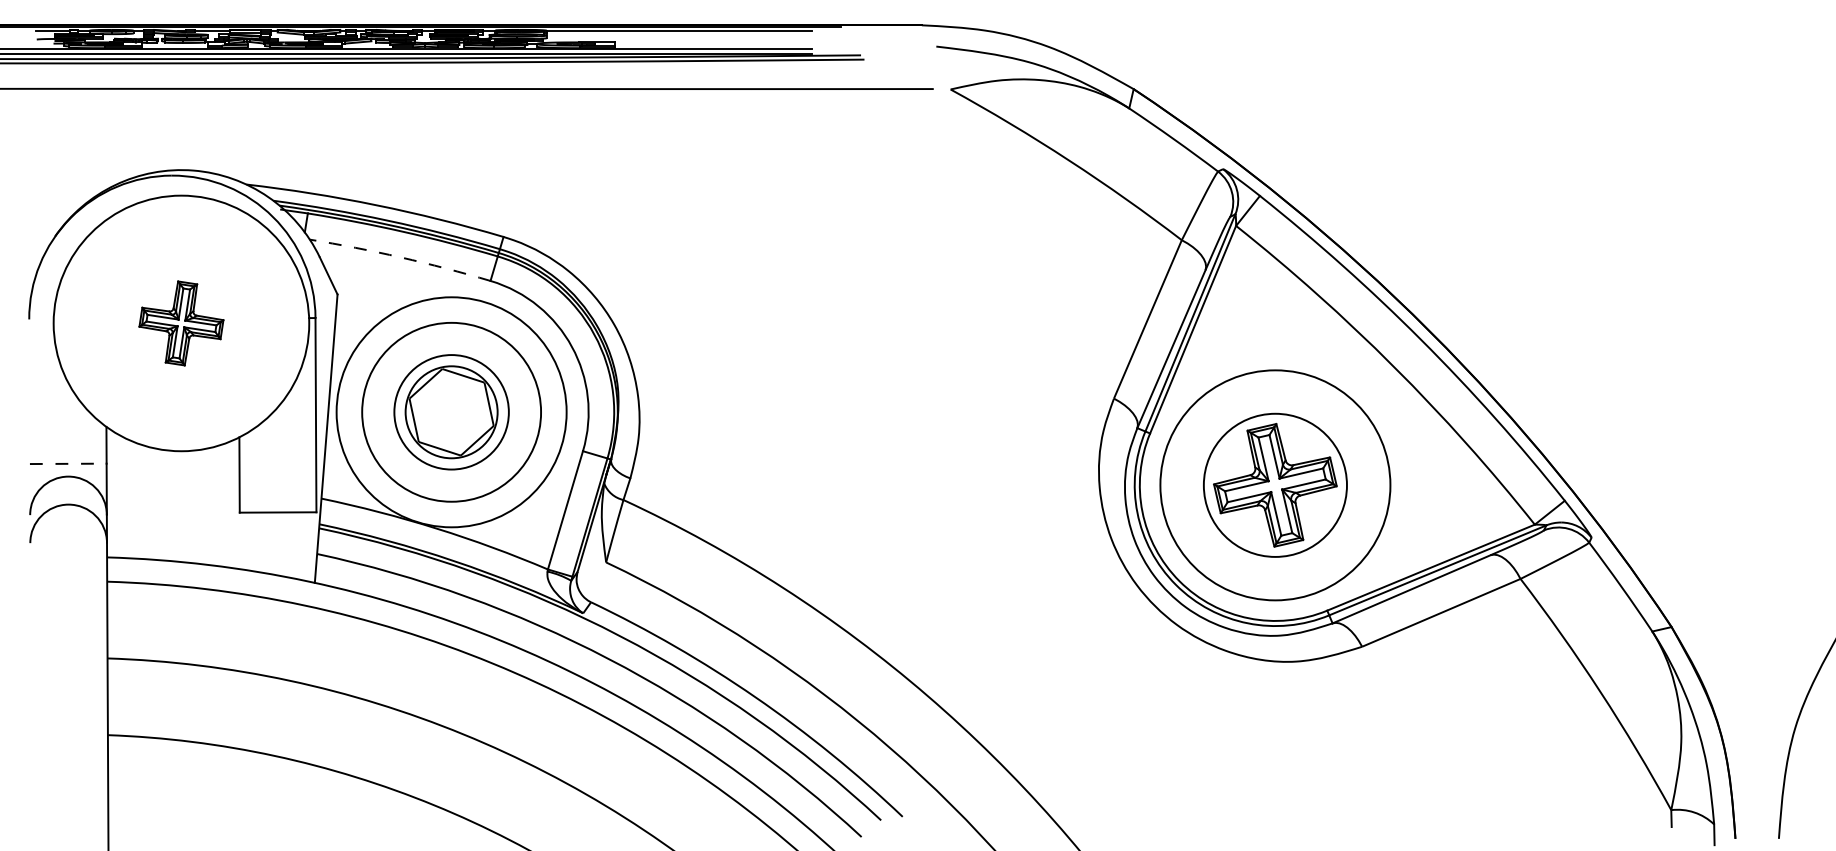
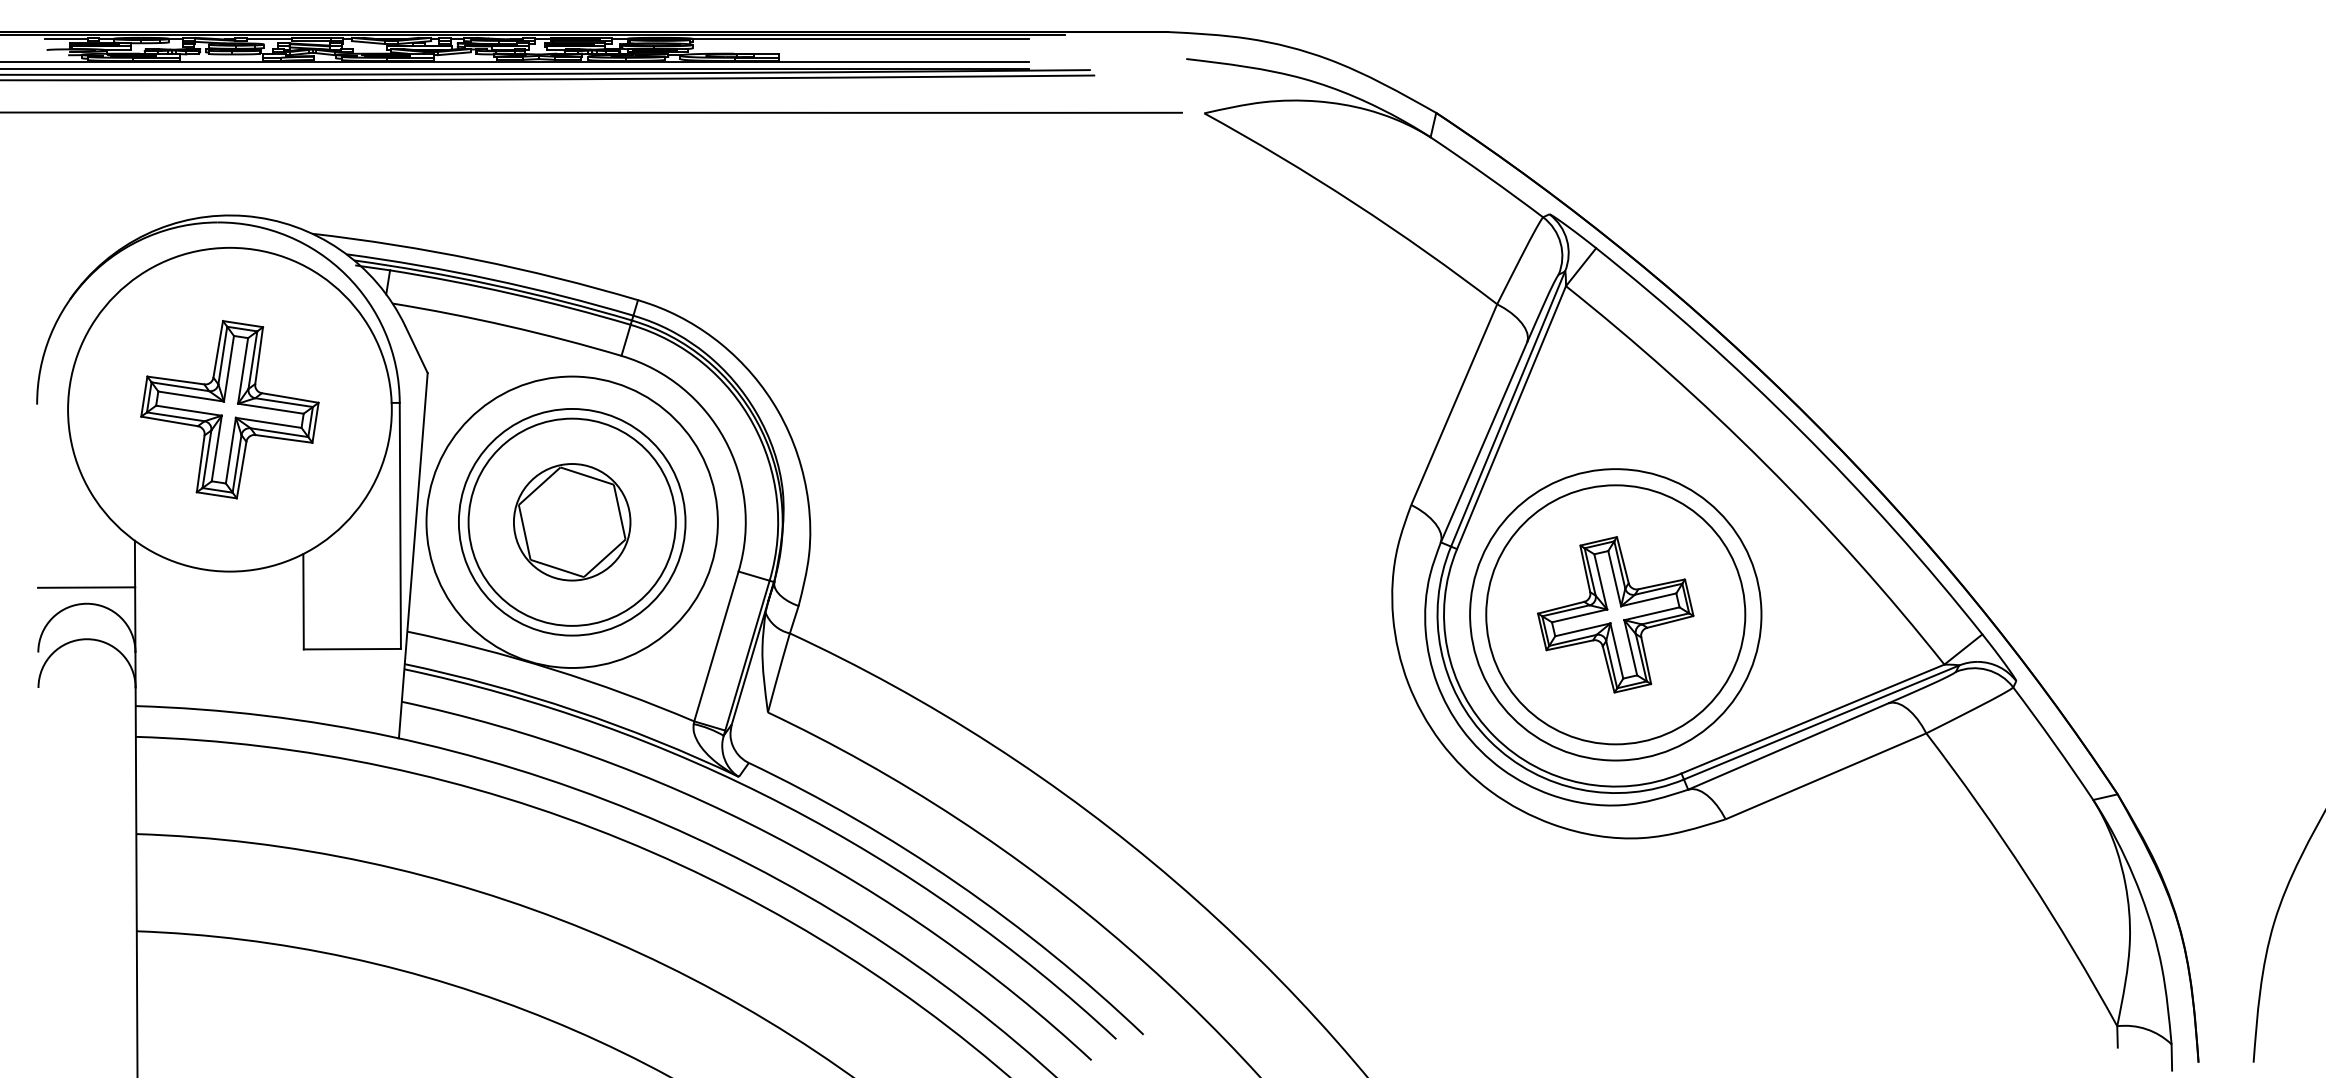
arc: (400, 257) -> (507, 326), dashed -> solid
part: (181, 323) -> (230, 409), size x1.67
circle: (451, 412) -> (572, 522), size x1.43
line: (68, 463) -> (86, 587), dashed -> solid
circle: (1275, 485) -> (1615, 615), size x1.43

